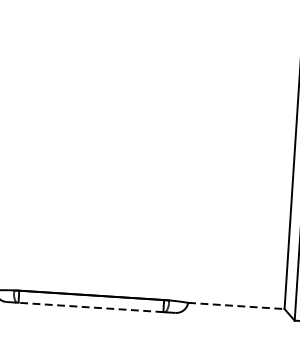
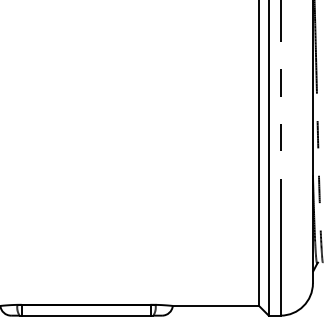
line: (237, 305) -> (216, 305), dashed -> solid
line: (90, 307) -> (86, 315), dashed -> solid

